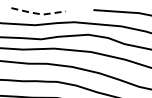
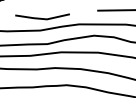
line: (39, 13) -> (43, 18), dashed -> solid

